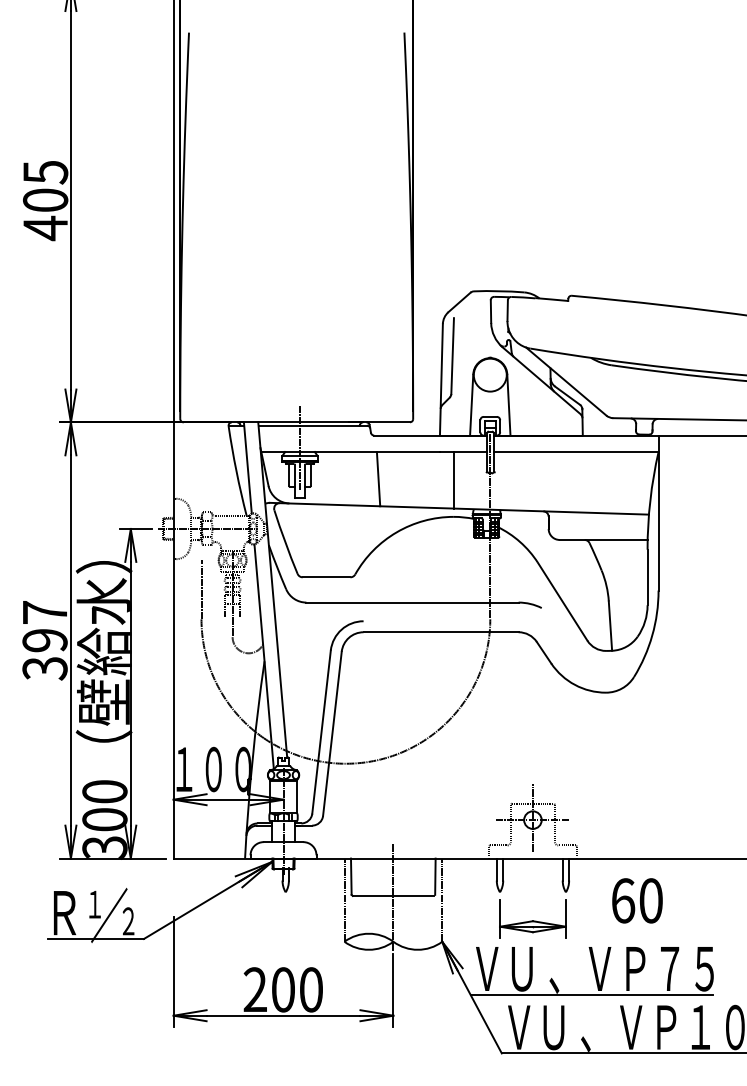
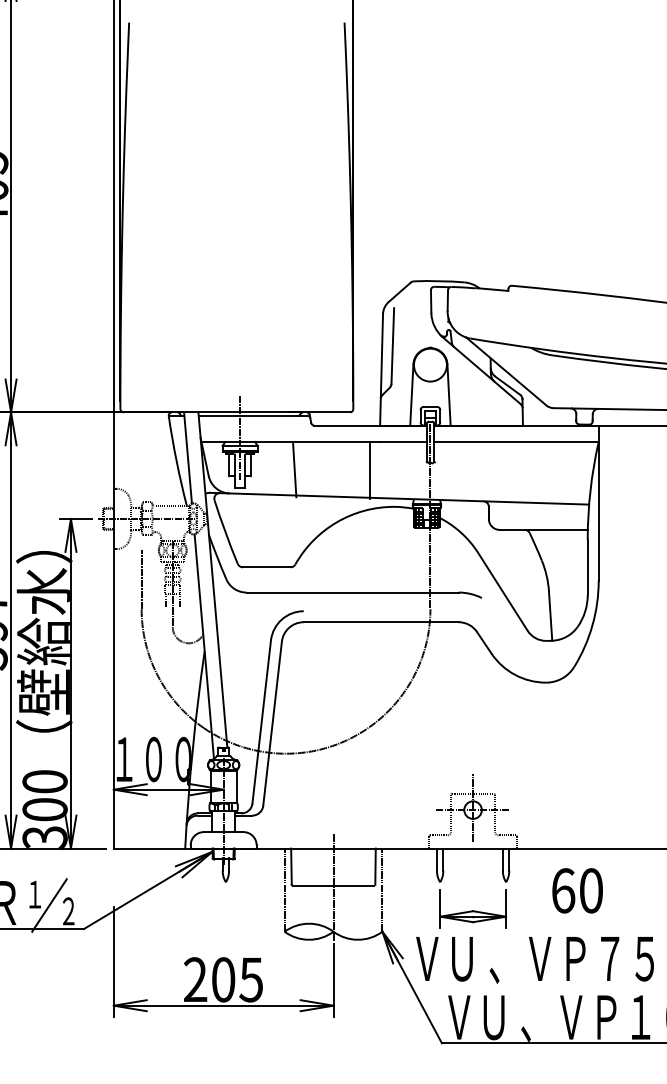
line: (378, 479) -> (294, 470), moved
line: (453, 480) -> (369, 470), moved
text: (310, 989) -> (250, 979), 200 -> 205
line: (591, 994) -> (531, 984), removed

